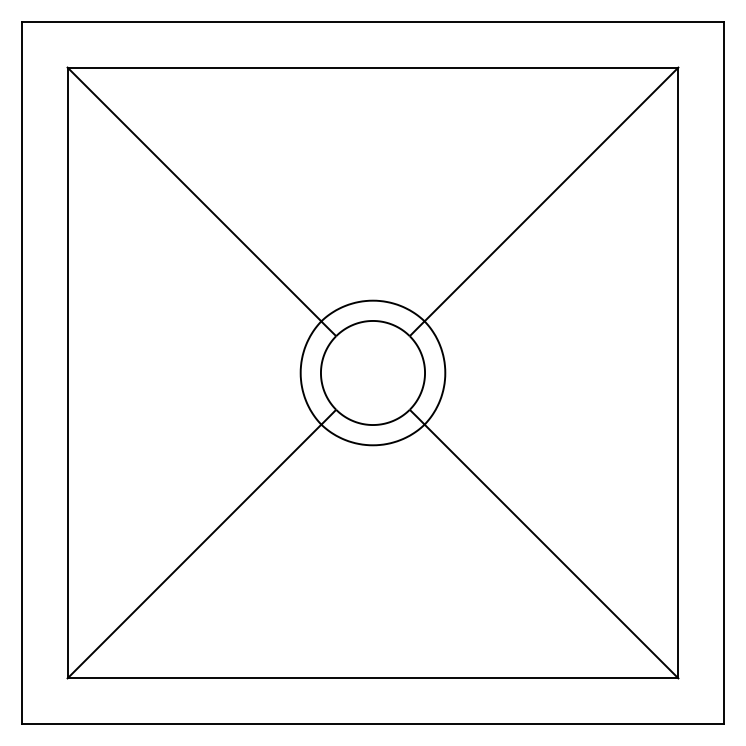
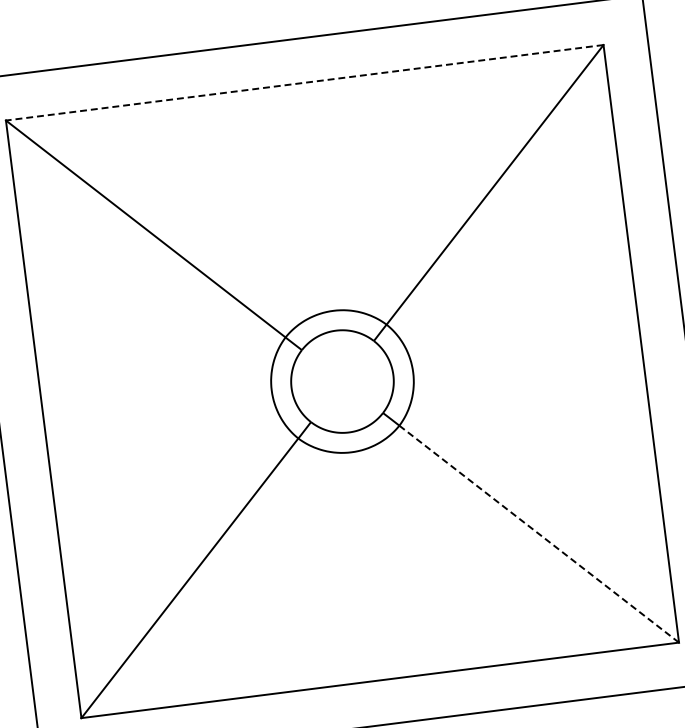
line: (372, 67) -> (304, 82), solid -> dashed
line: (551, 551) -> (539, 534), solid -> dashed

